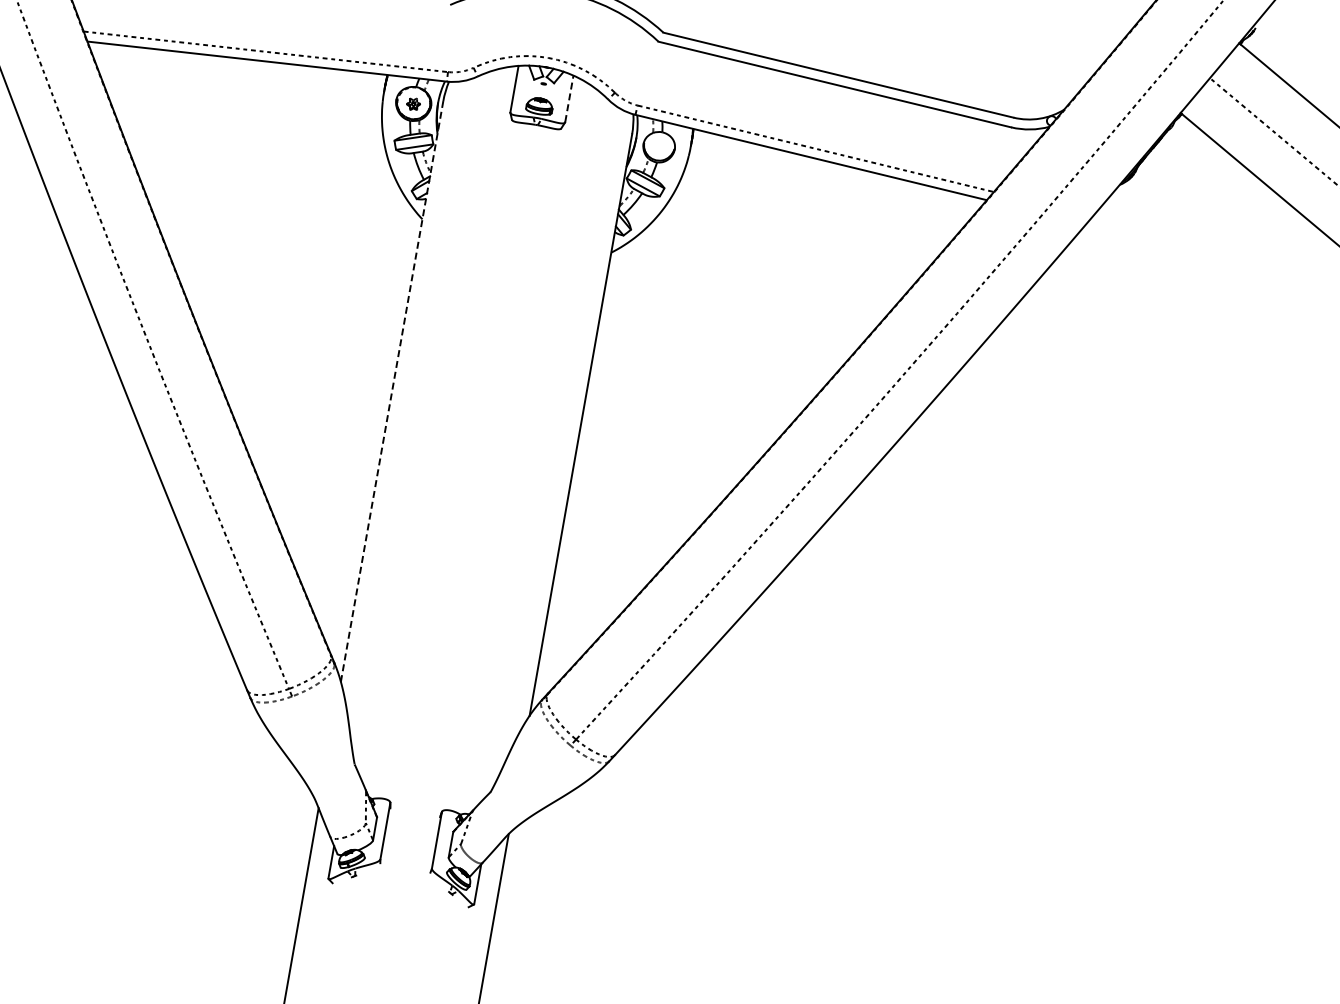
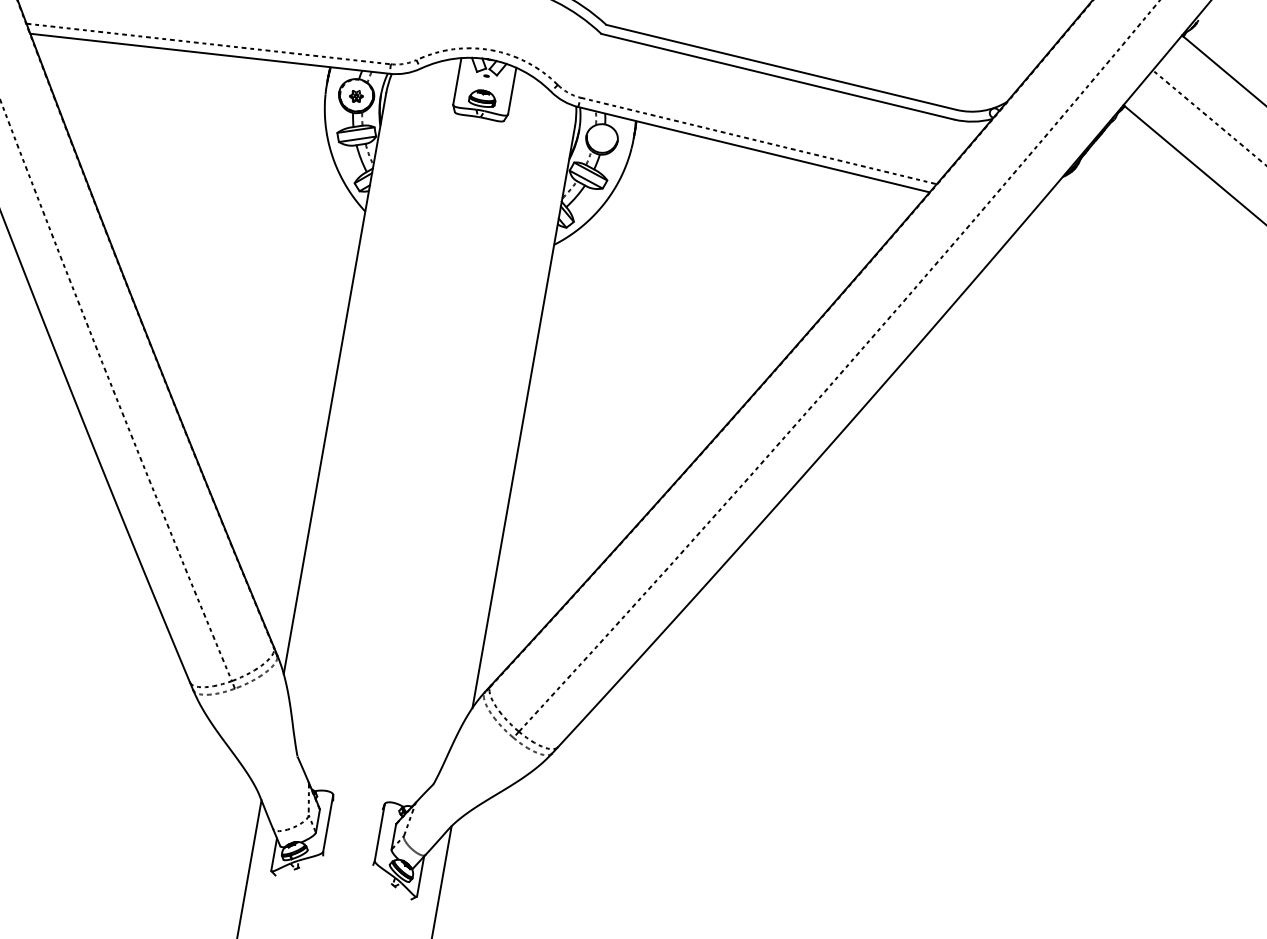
line: (569, 98) -> (512, 90), dashed -> solid
line: (392, 391) -> (335, 383), dashed -> solid

